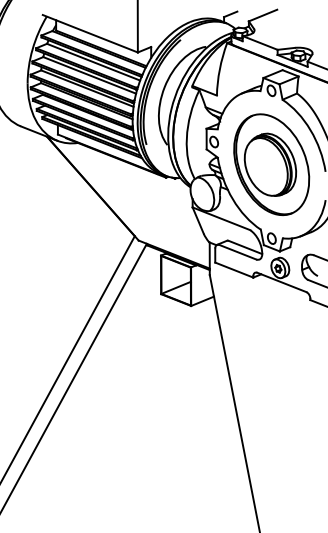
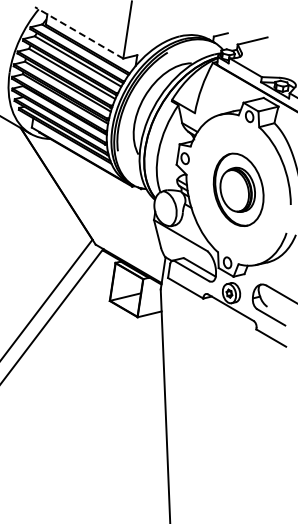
line: (89, 33) -> (78, 32), solid -> dashed
part: (271, 164) -> (238, 189), size x0.7

